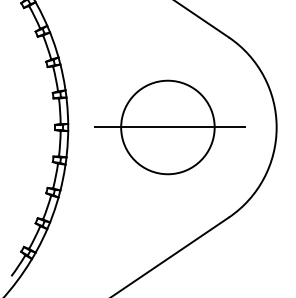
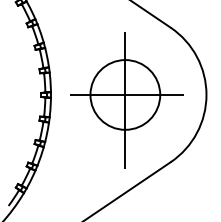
line: (167, 134) -> (125, 100), added

